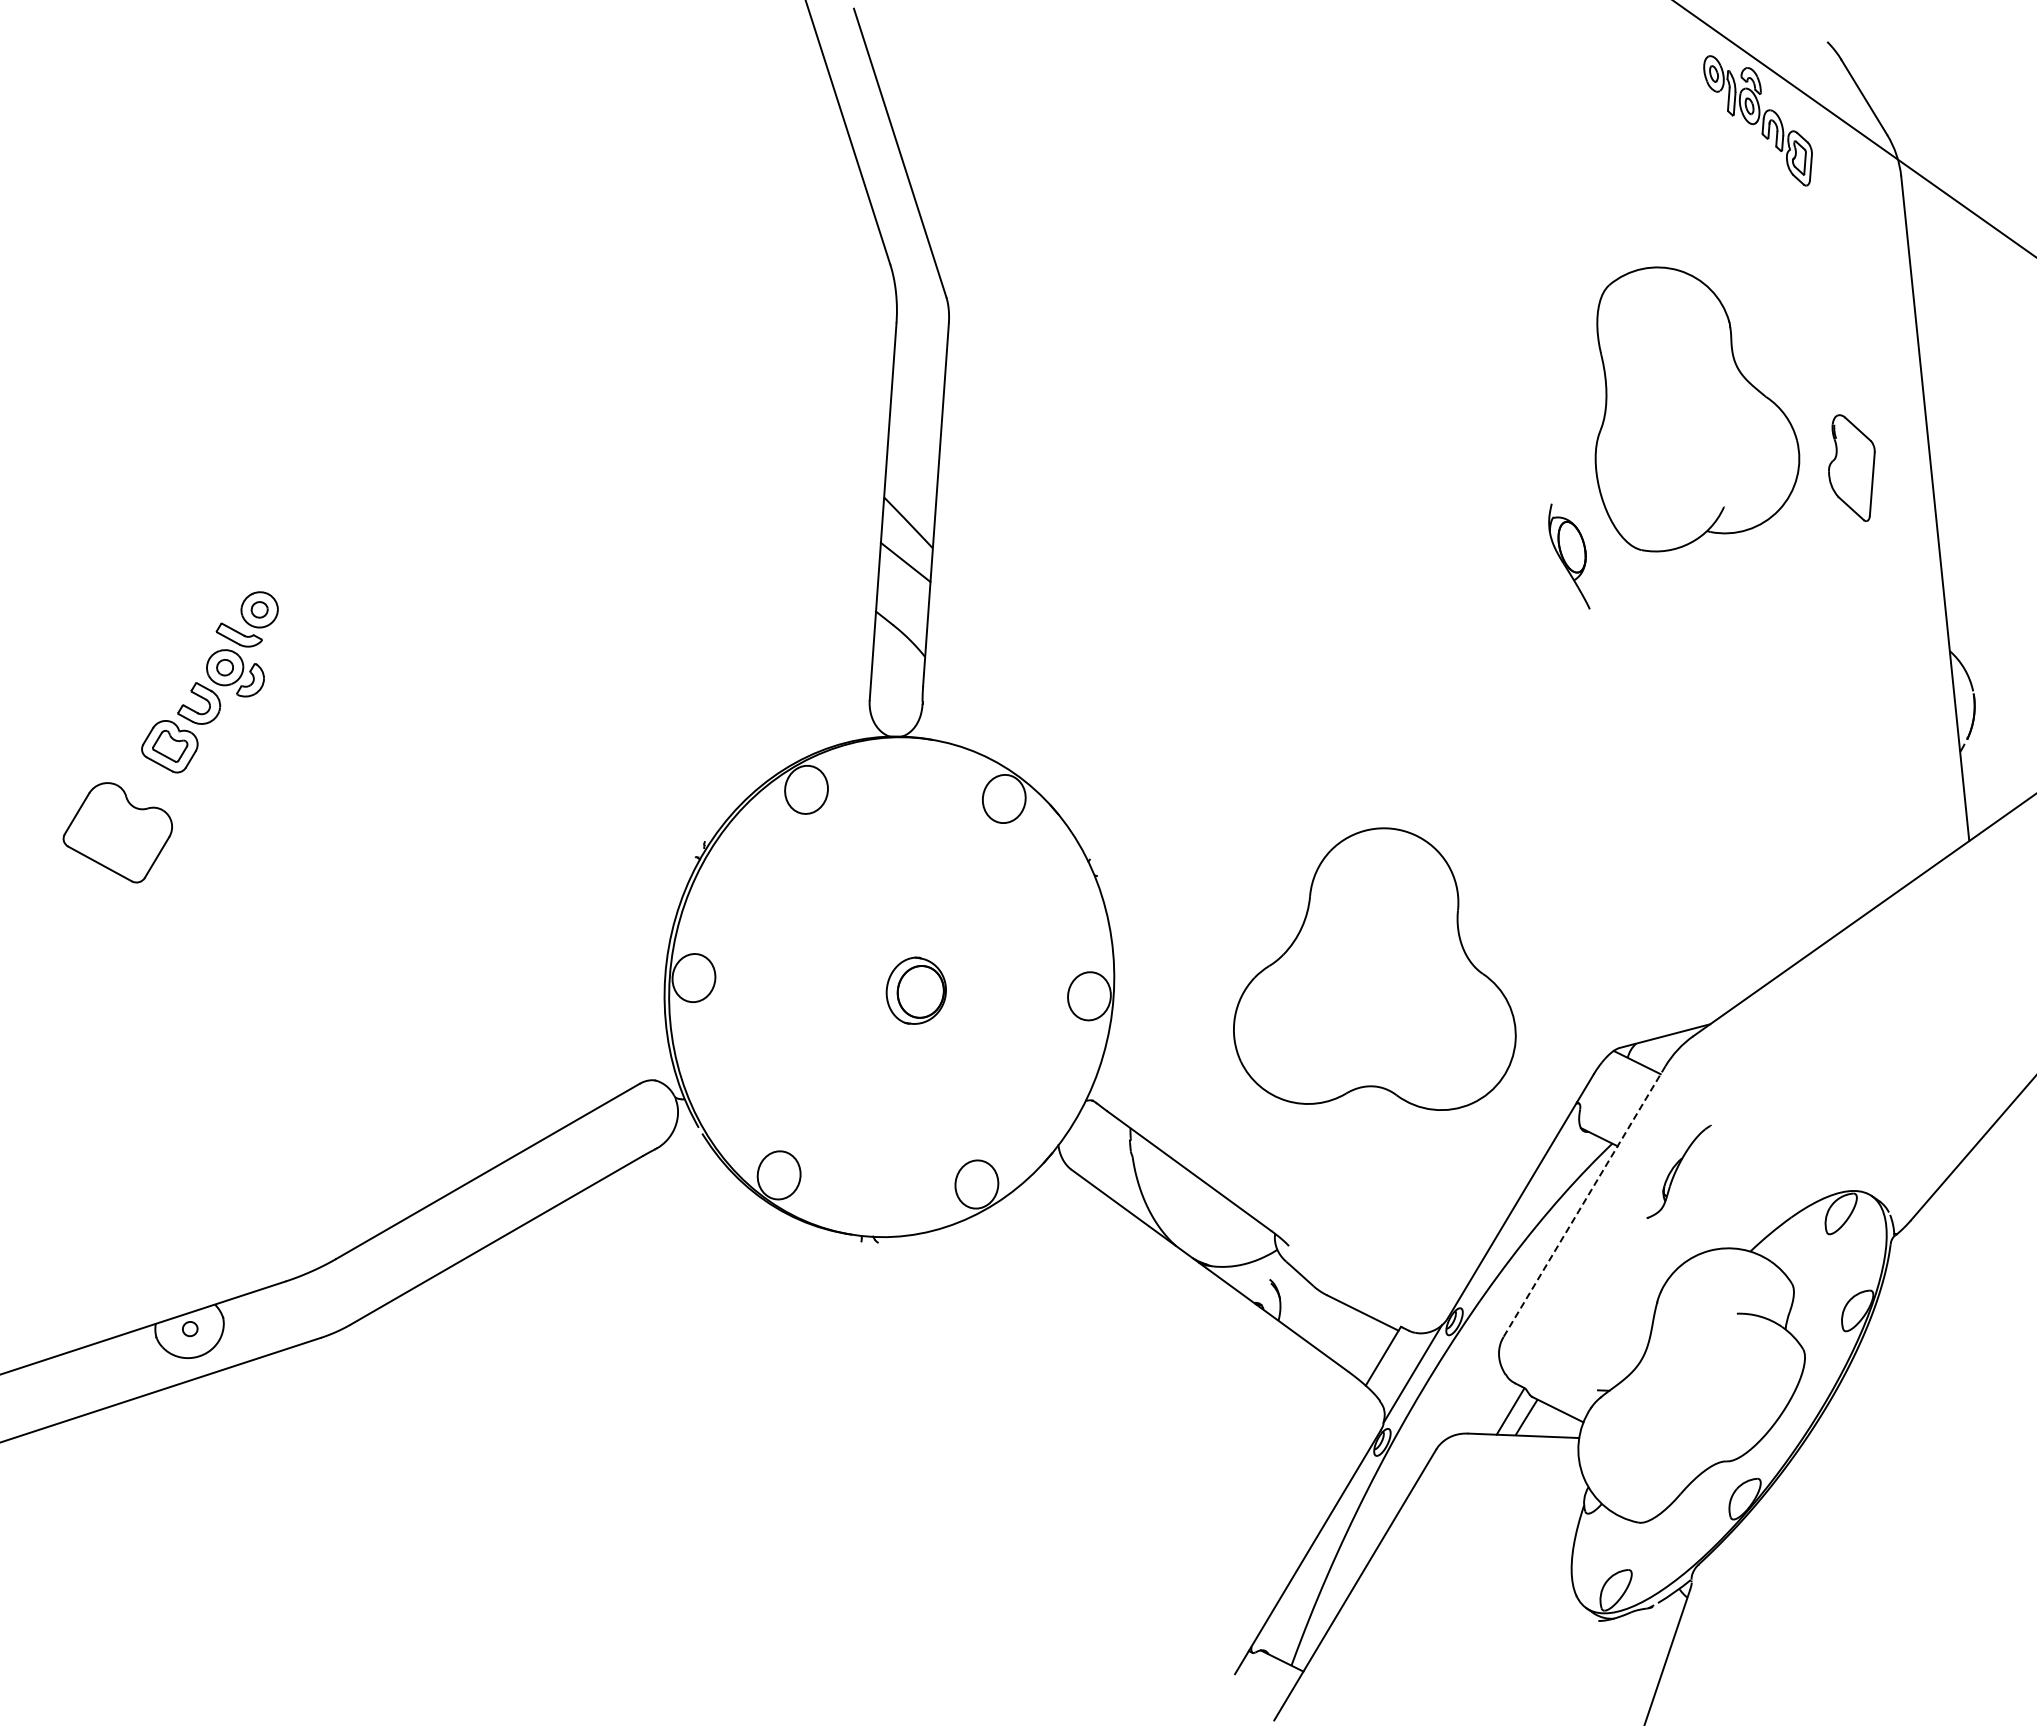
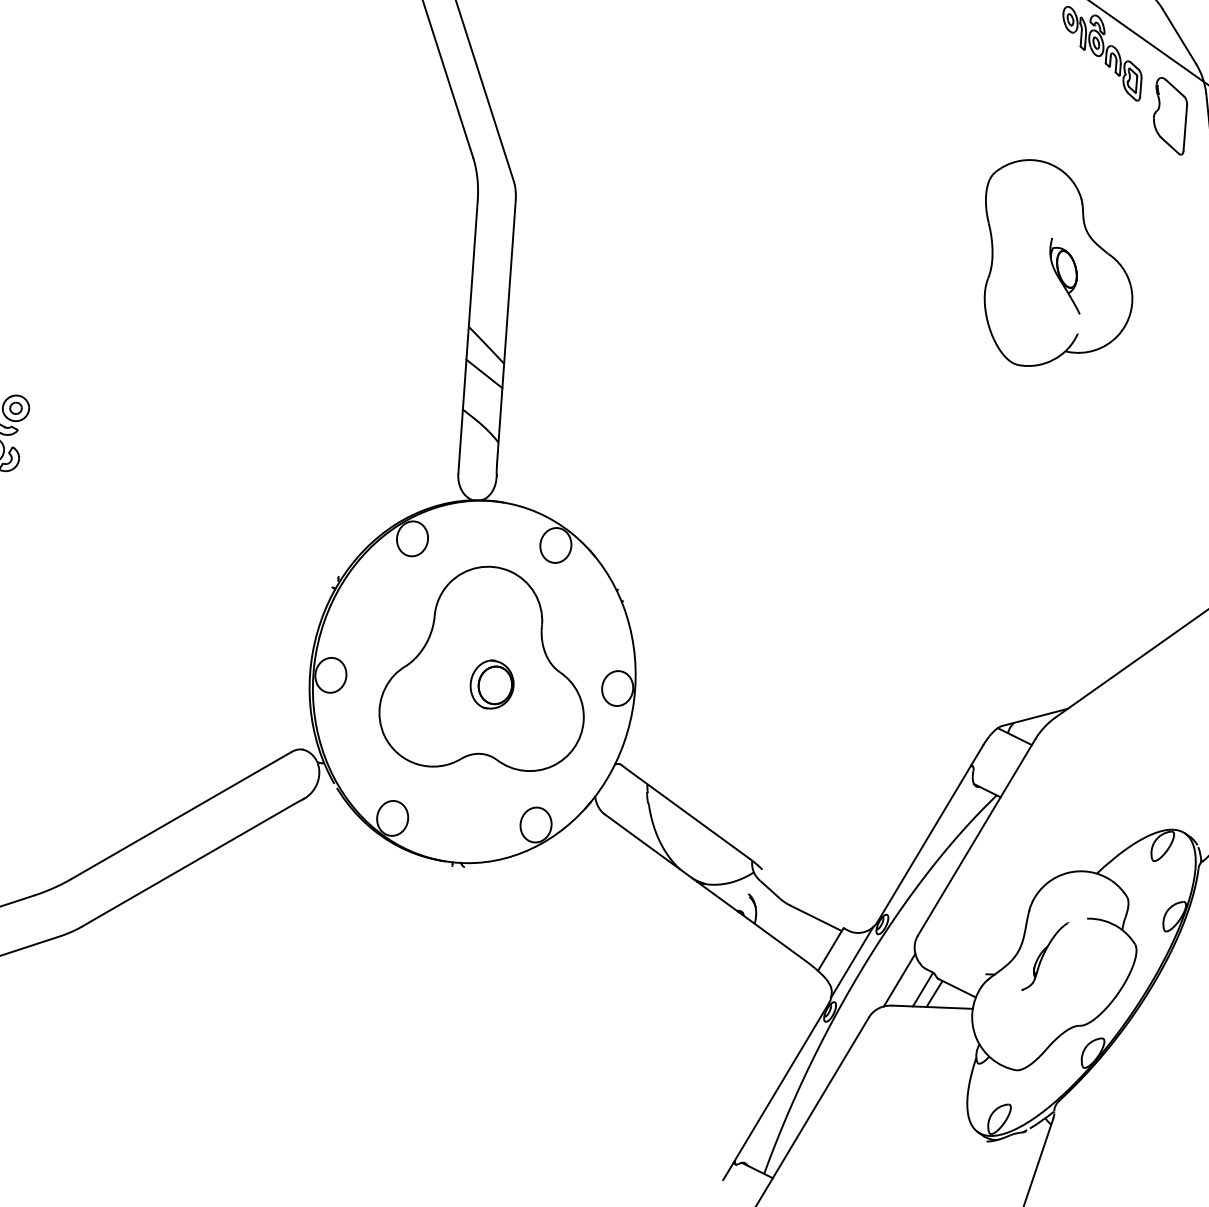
part: (1851, 467) -> (1170, 115), moved
part: (1569, 556) -> (1065, 276), moved
part: (1374, 968) -> (481, 668), moved
part: (1678, 1171) -> (1044, 956), moved
line: (1584, 1201) -> (976, 837), dashed -> solid
line: (1478, 1398) -> (899, 980), added

